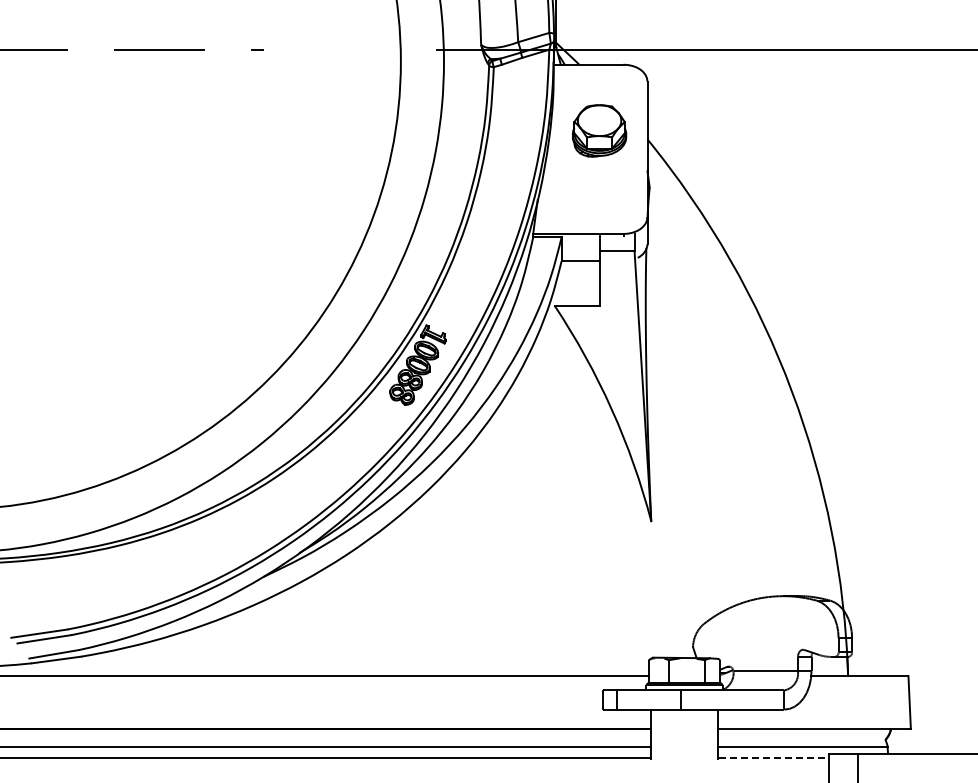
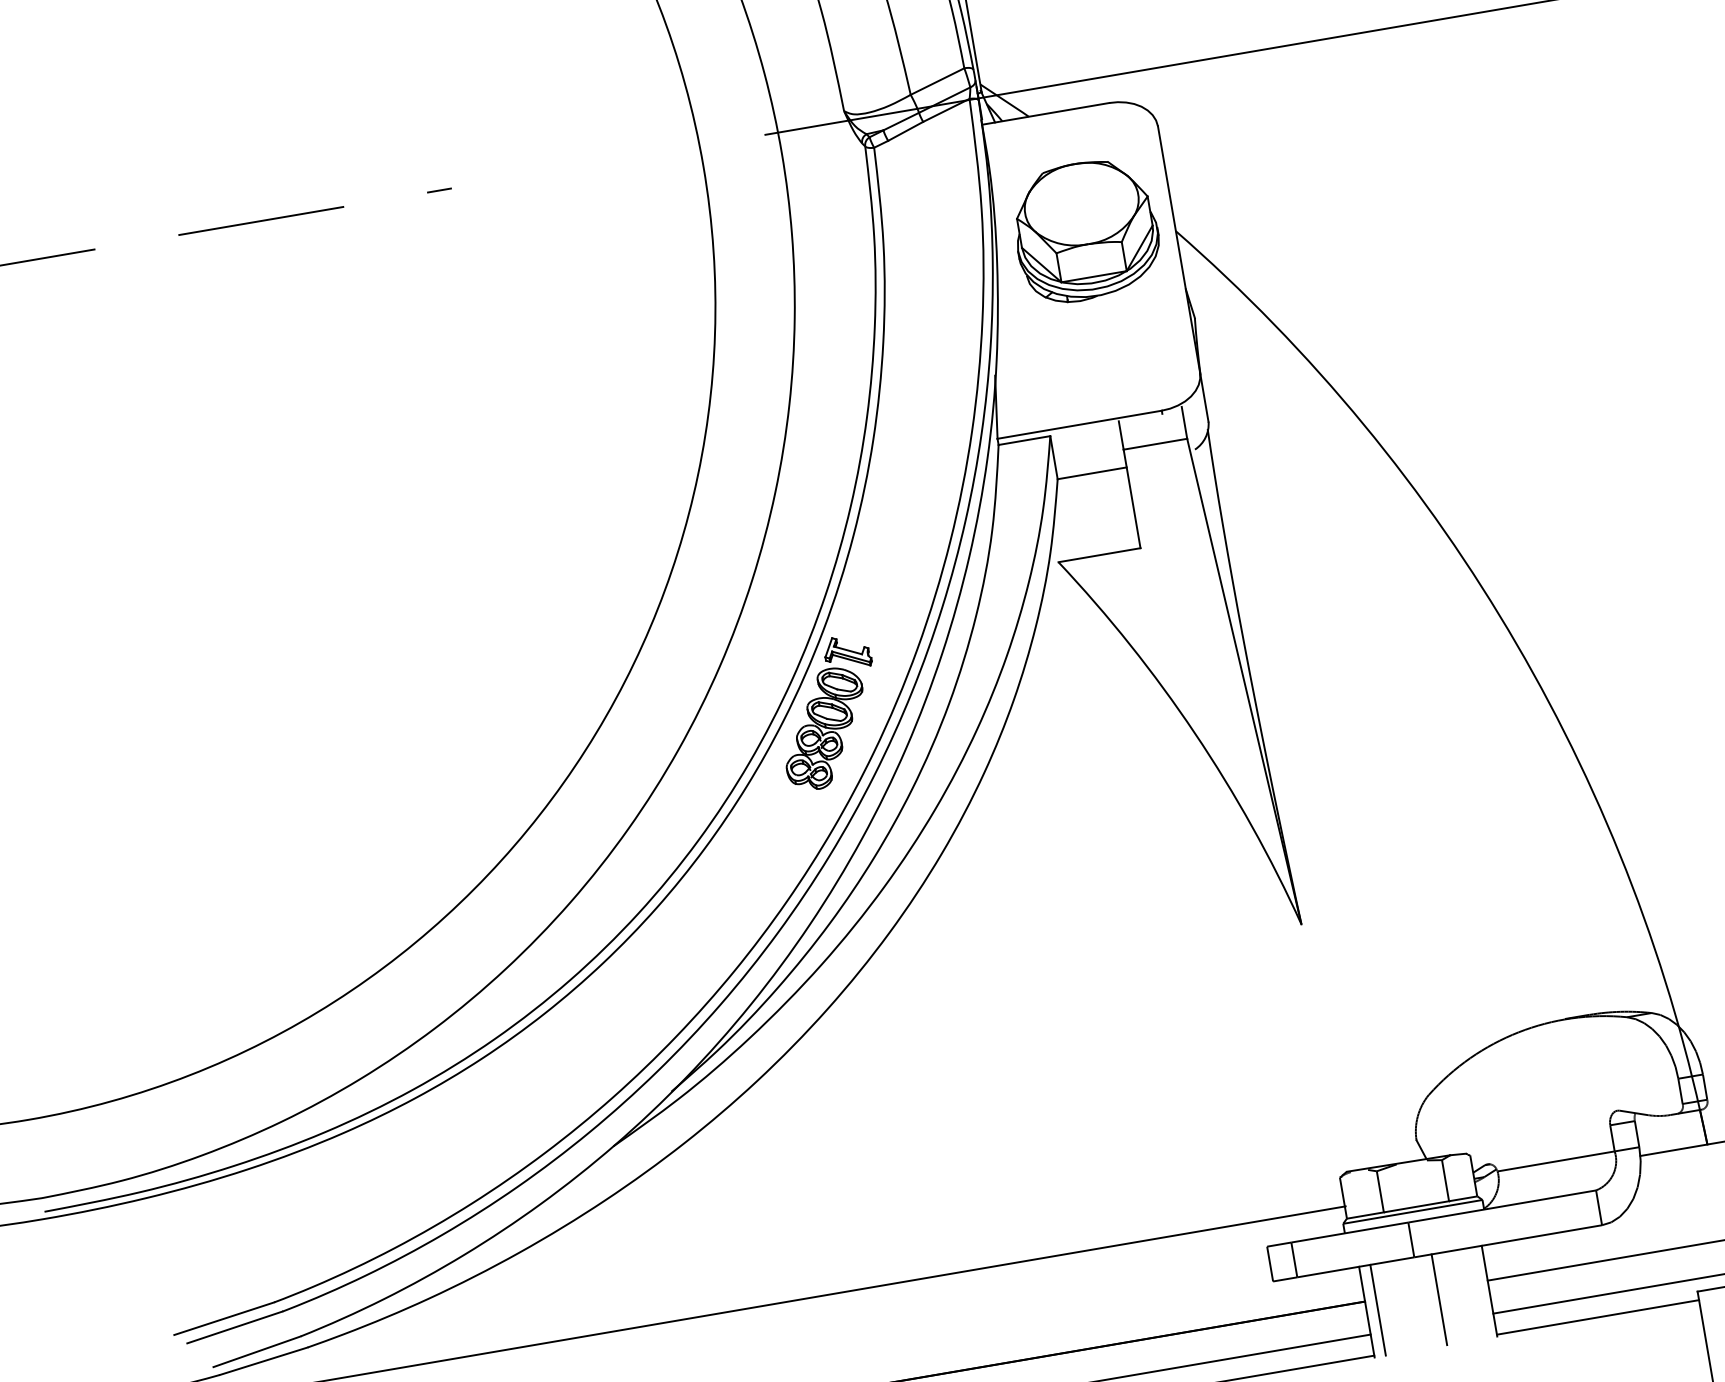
part: (599, 130) -> (1085, 230), size x1.43
line: (656, 734) -> (1377, 1310), added
line: (690, 734) -> (1439, 1299), added
line: (774, 758) -> (1599, 1317), dashed -> solid

